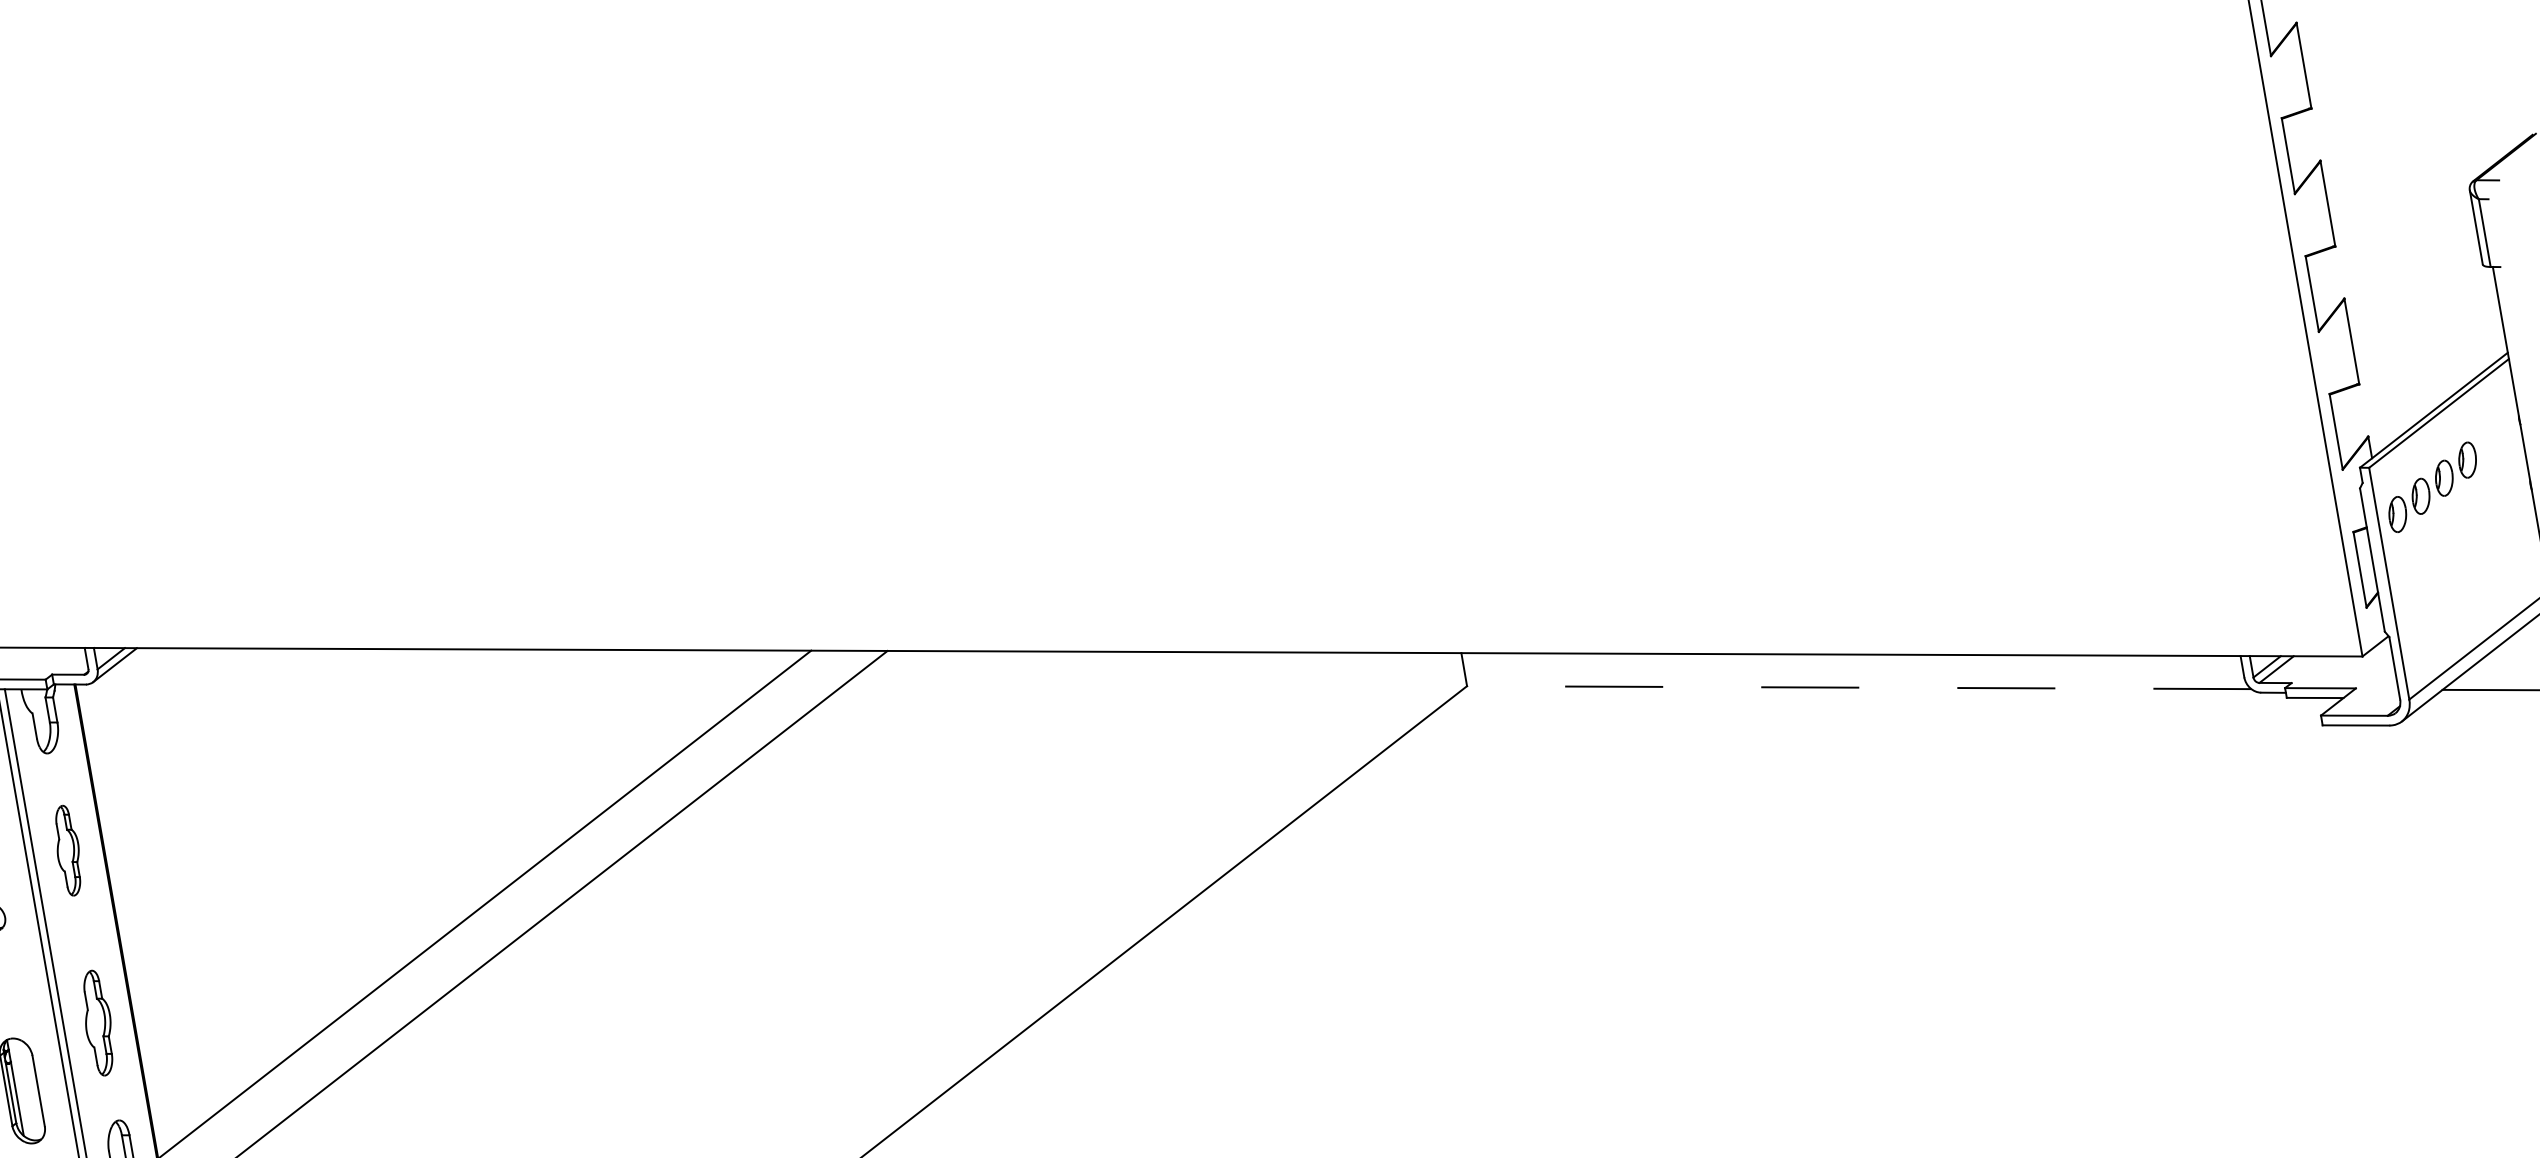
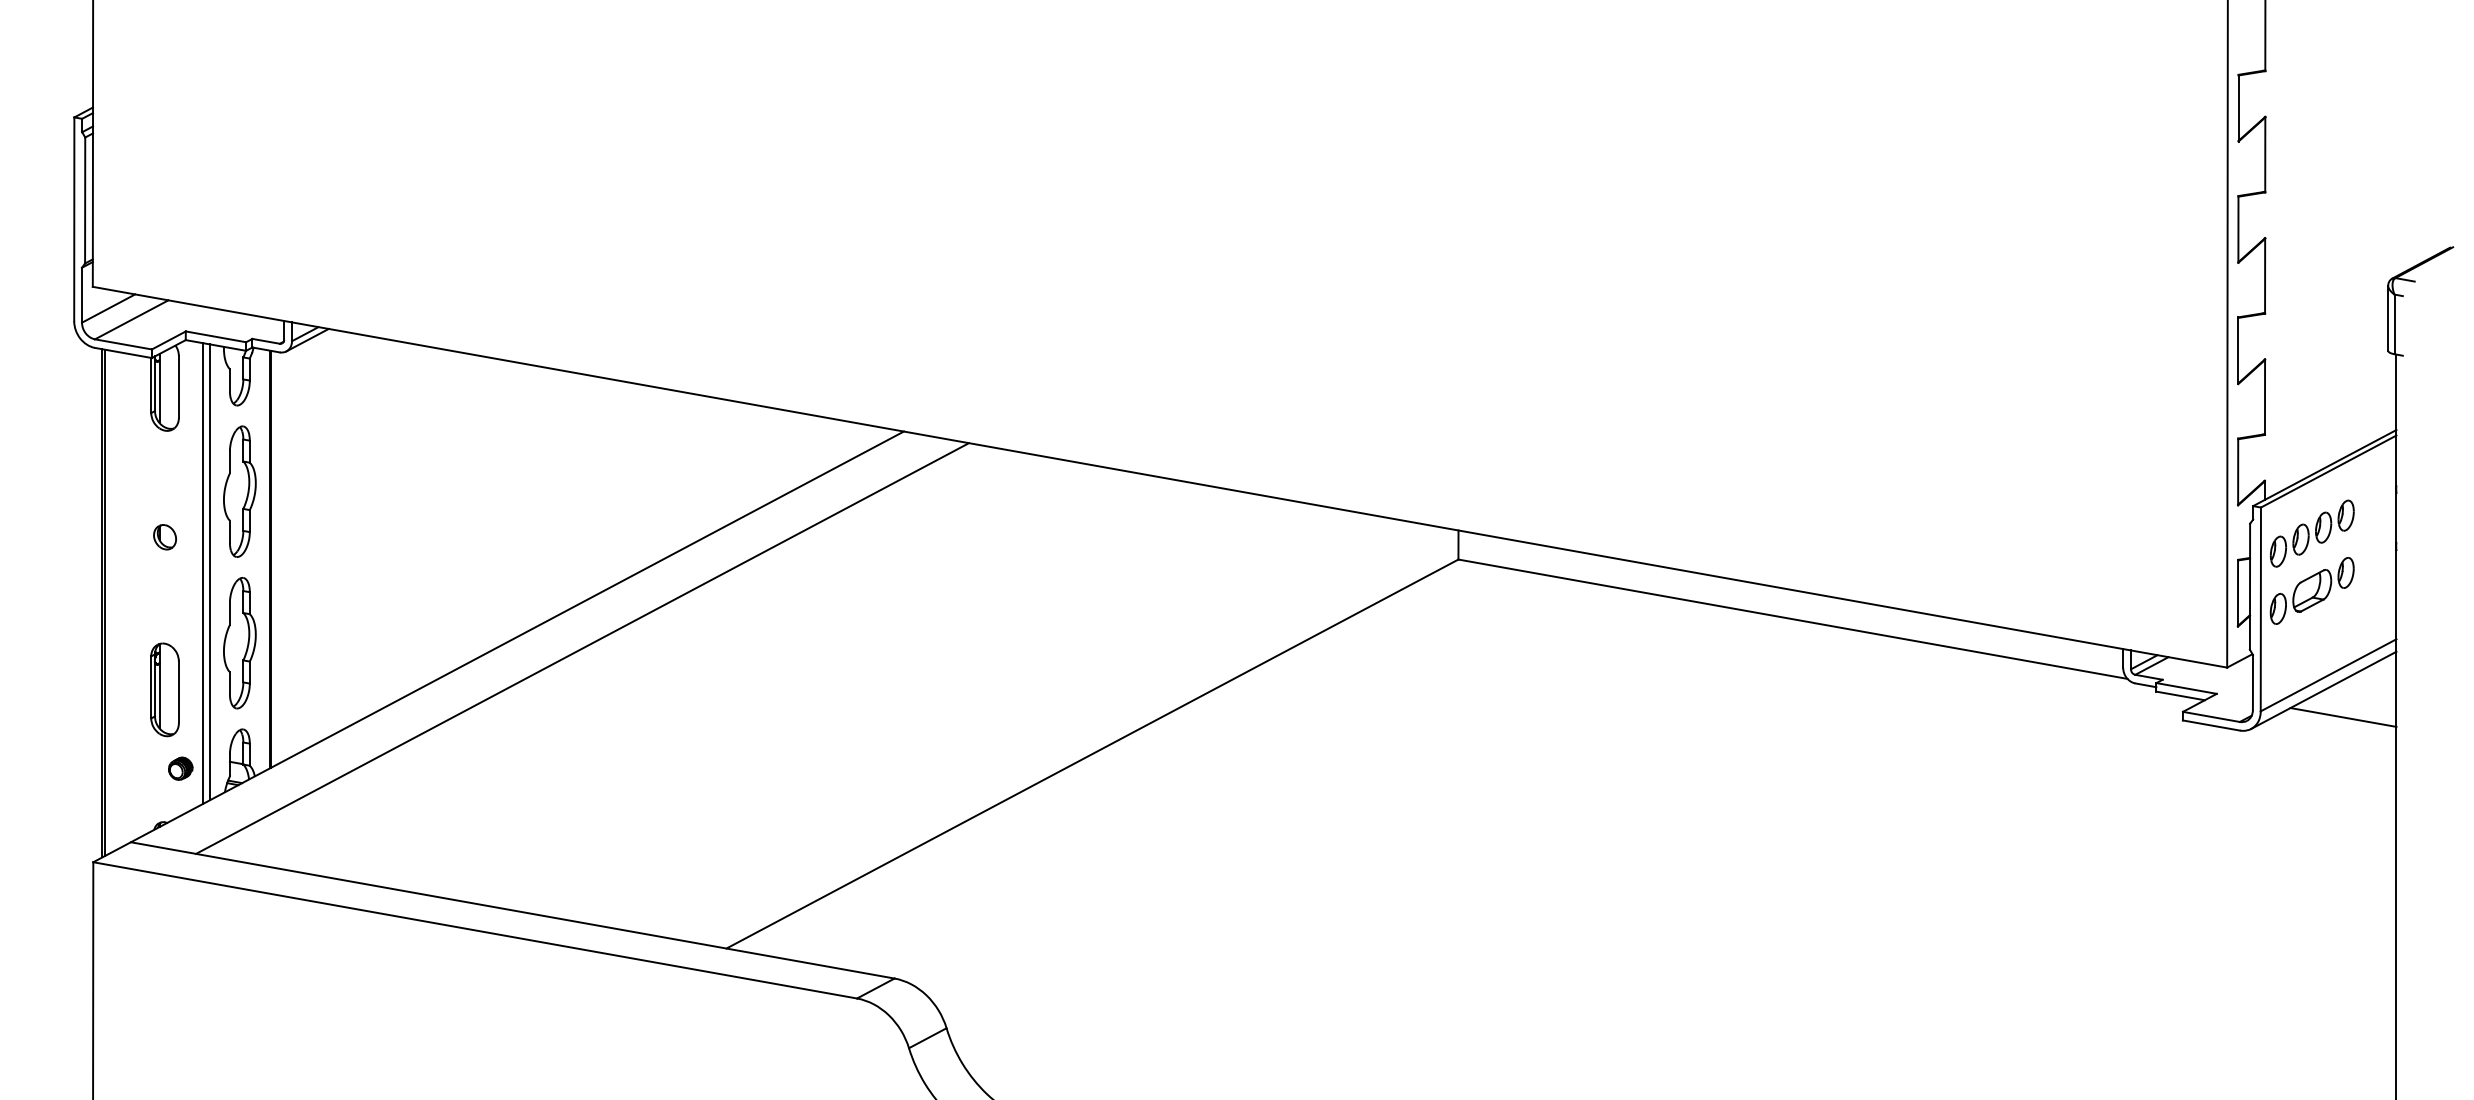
part: (2443, 552) -> (2311, 590), added
line: (1858, 688) -> (1792, 619), dashed -> solid
part: (67, 850) -> (239, 491), size x1.67
part: (97, 1023) -> (239, 643), size x1.43

